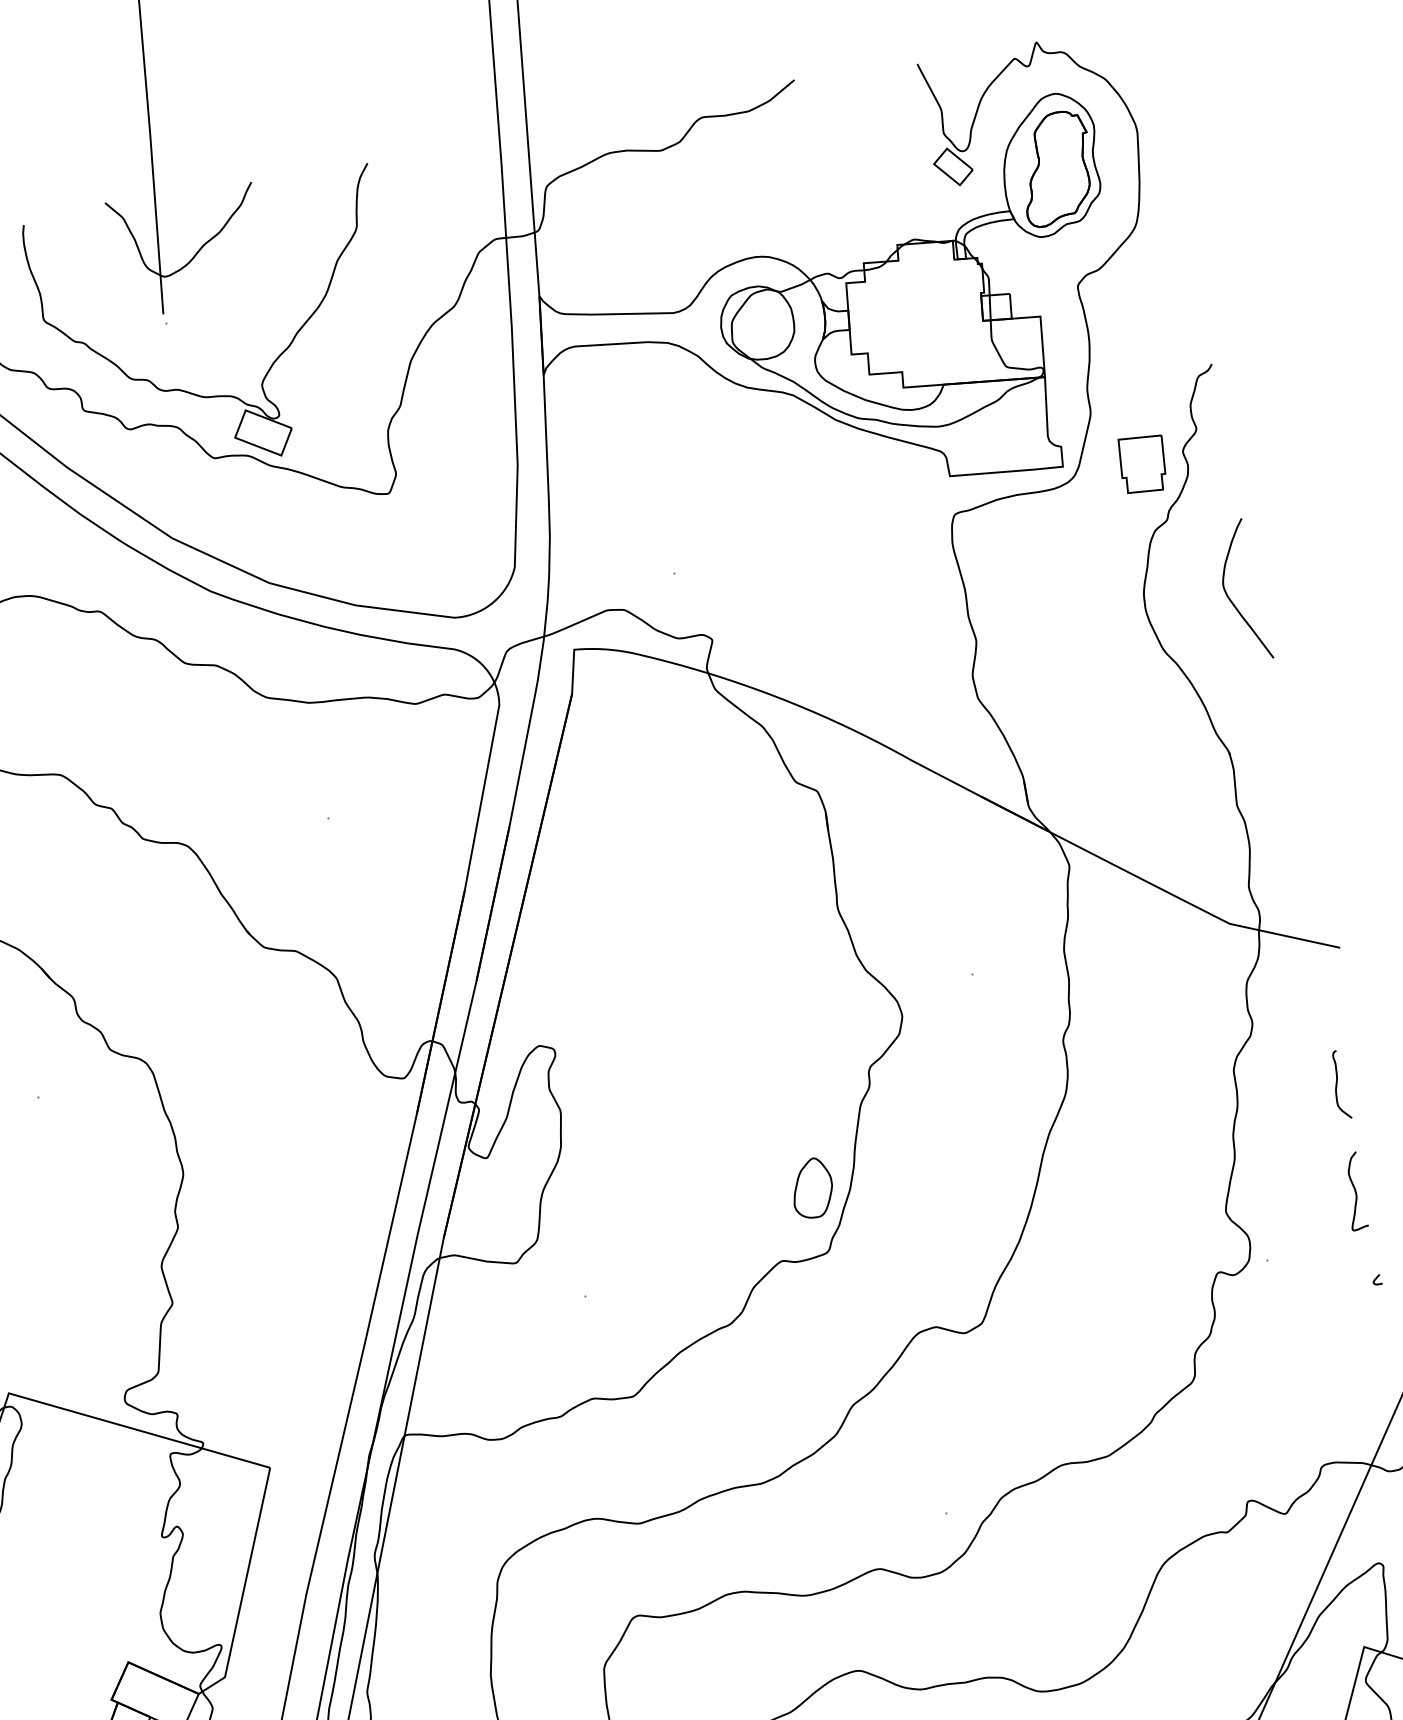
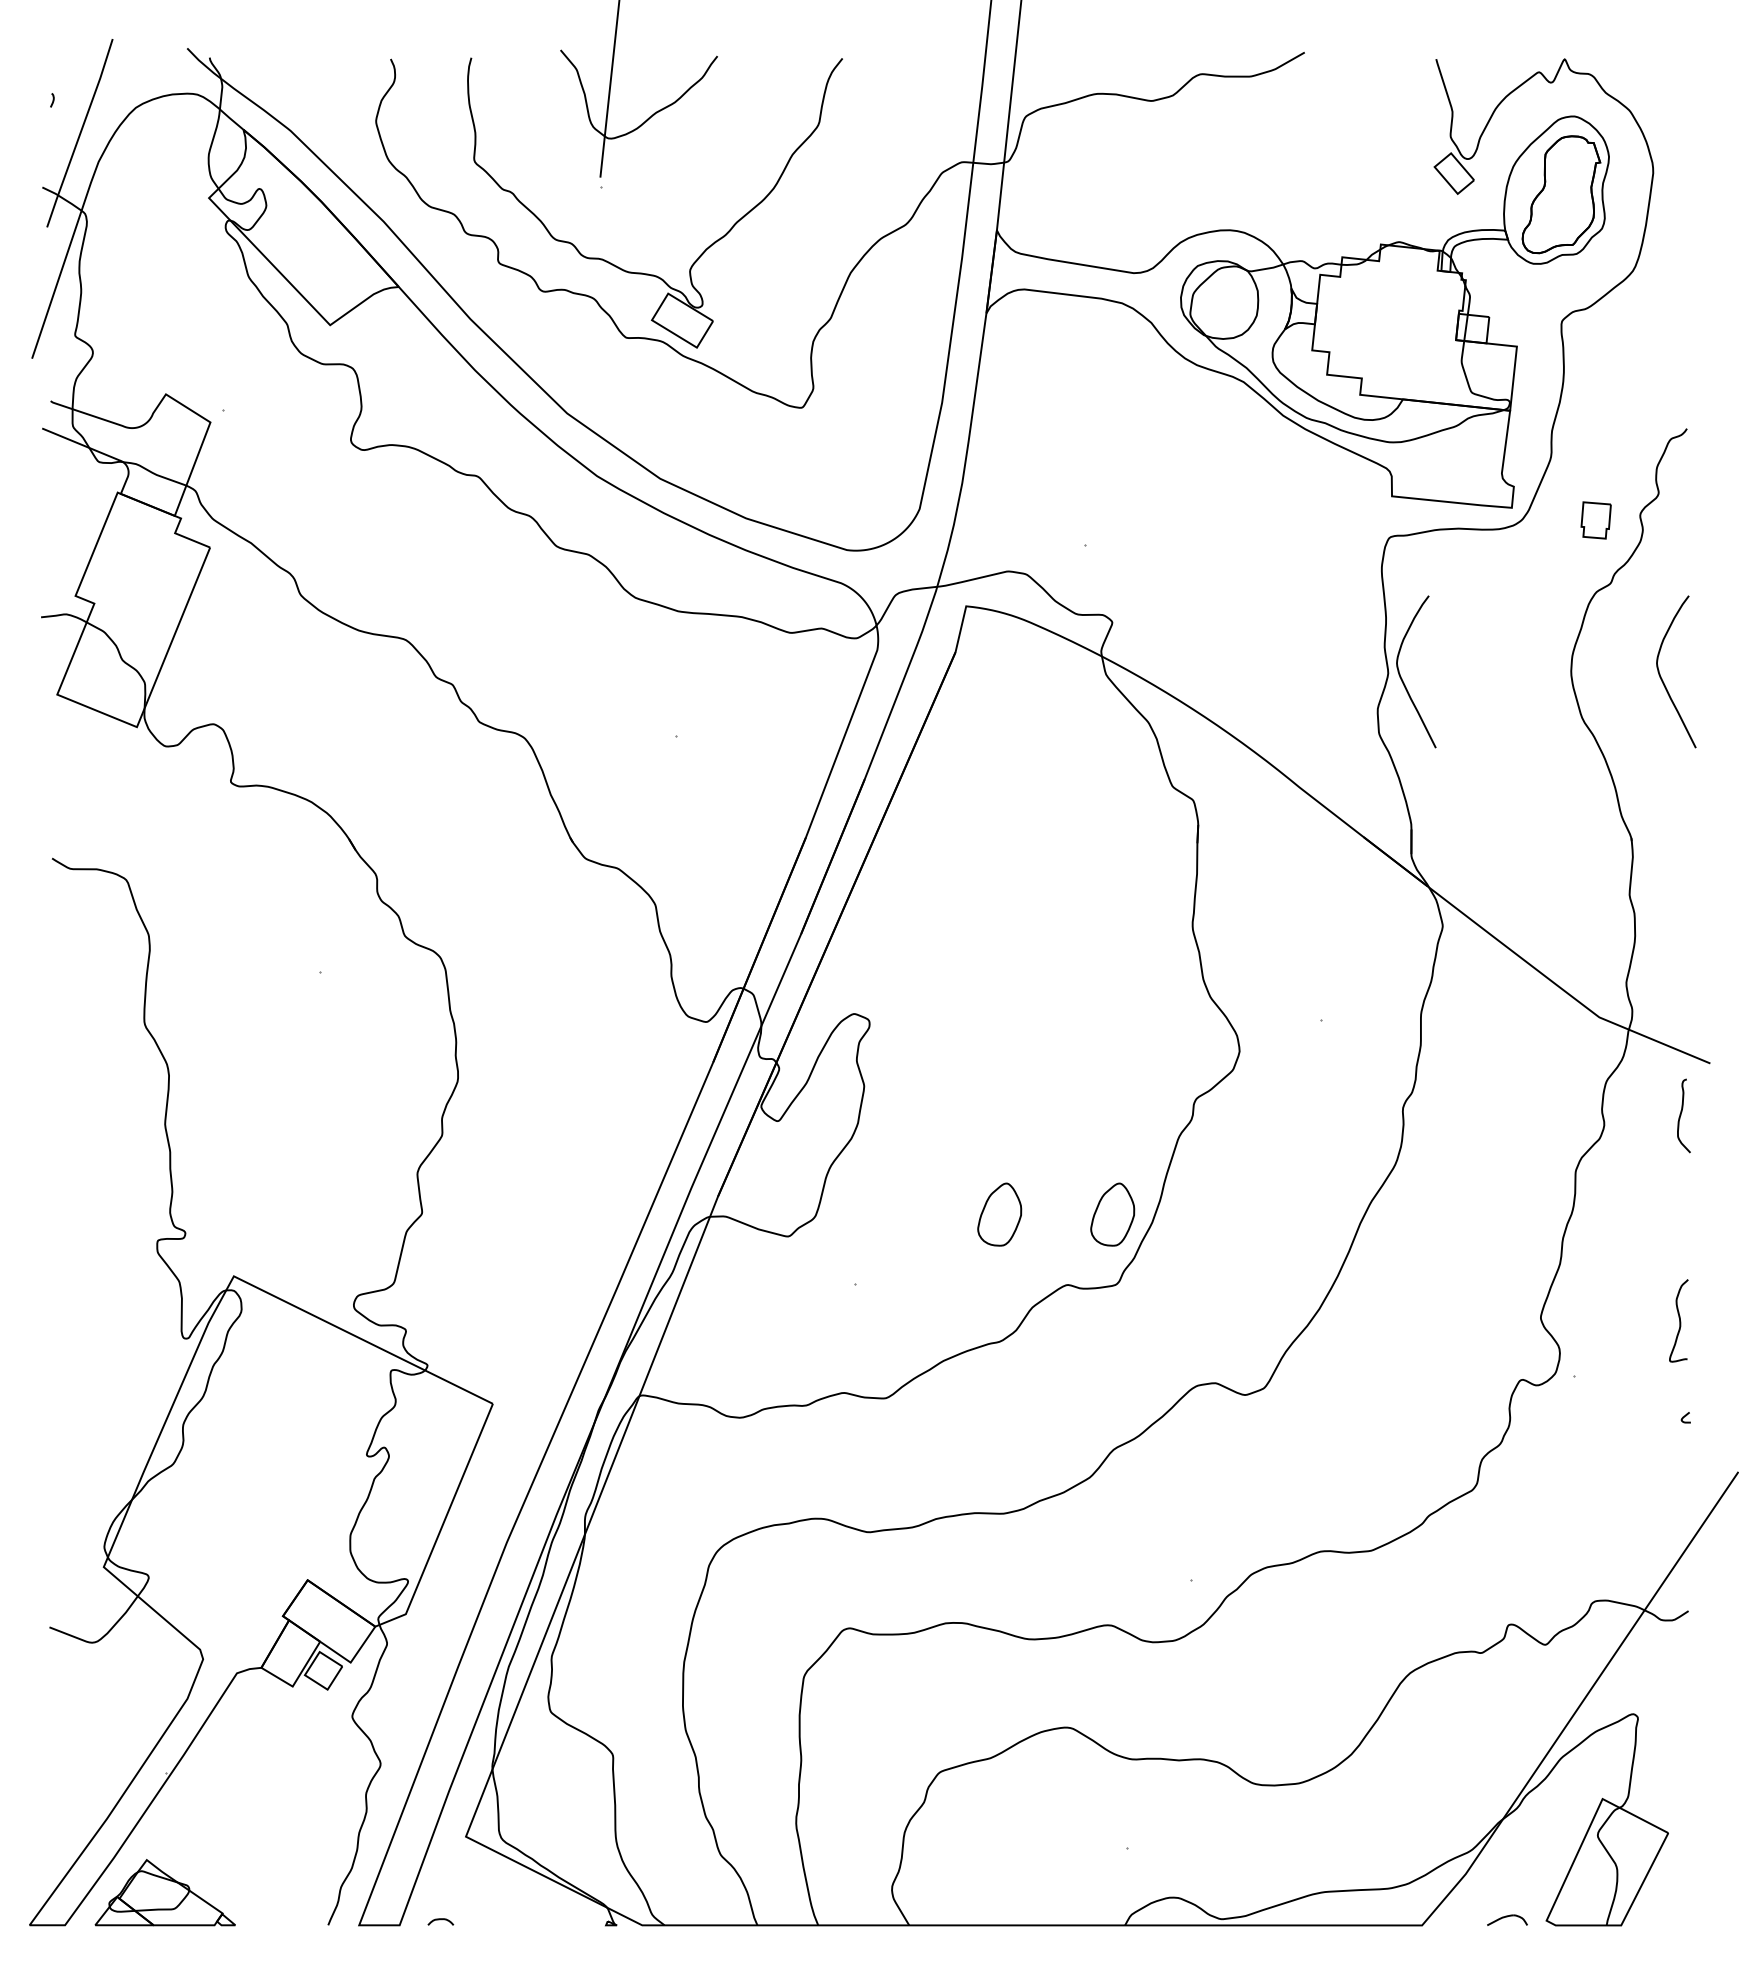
part: (1142, 464) -> (1595, 520), size x0.6
curve: (990, 643) -> (1402, 678), added
curve: (1337, 1085) -> (1681, 1115), moved
part: (707, 1207) -> (999, 1214), added

